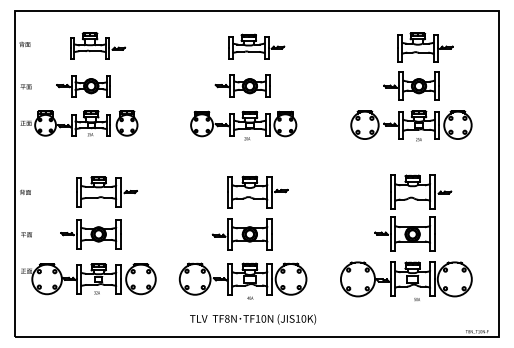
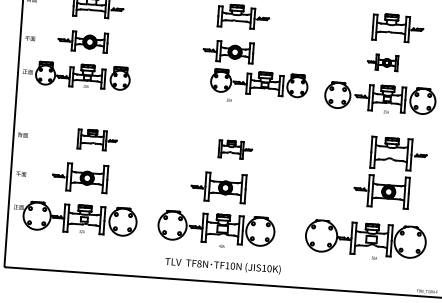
part: (411, 85) -> (382, 62), size x0.6
part: (243, 123) -> (259, 82), moved
part: (106, 191) -> (97, 139), size x0.7
part: (257, 191) -> (235, 149), size x0.6
part: (415, 200) -> (393, 161), moved

